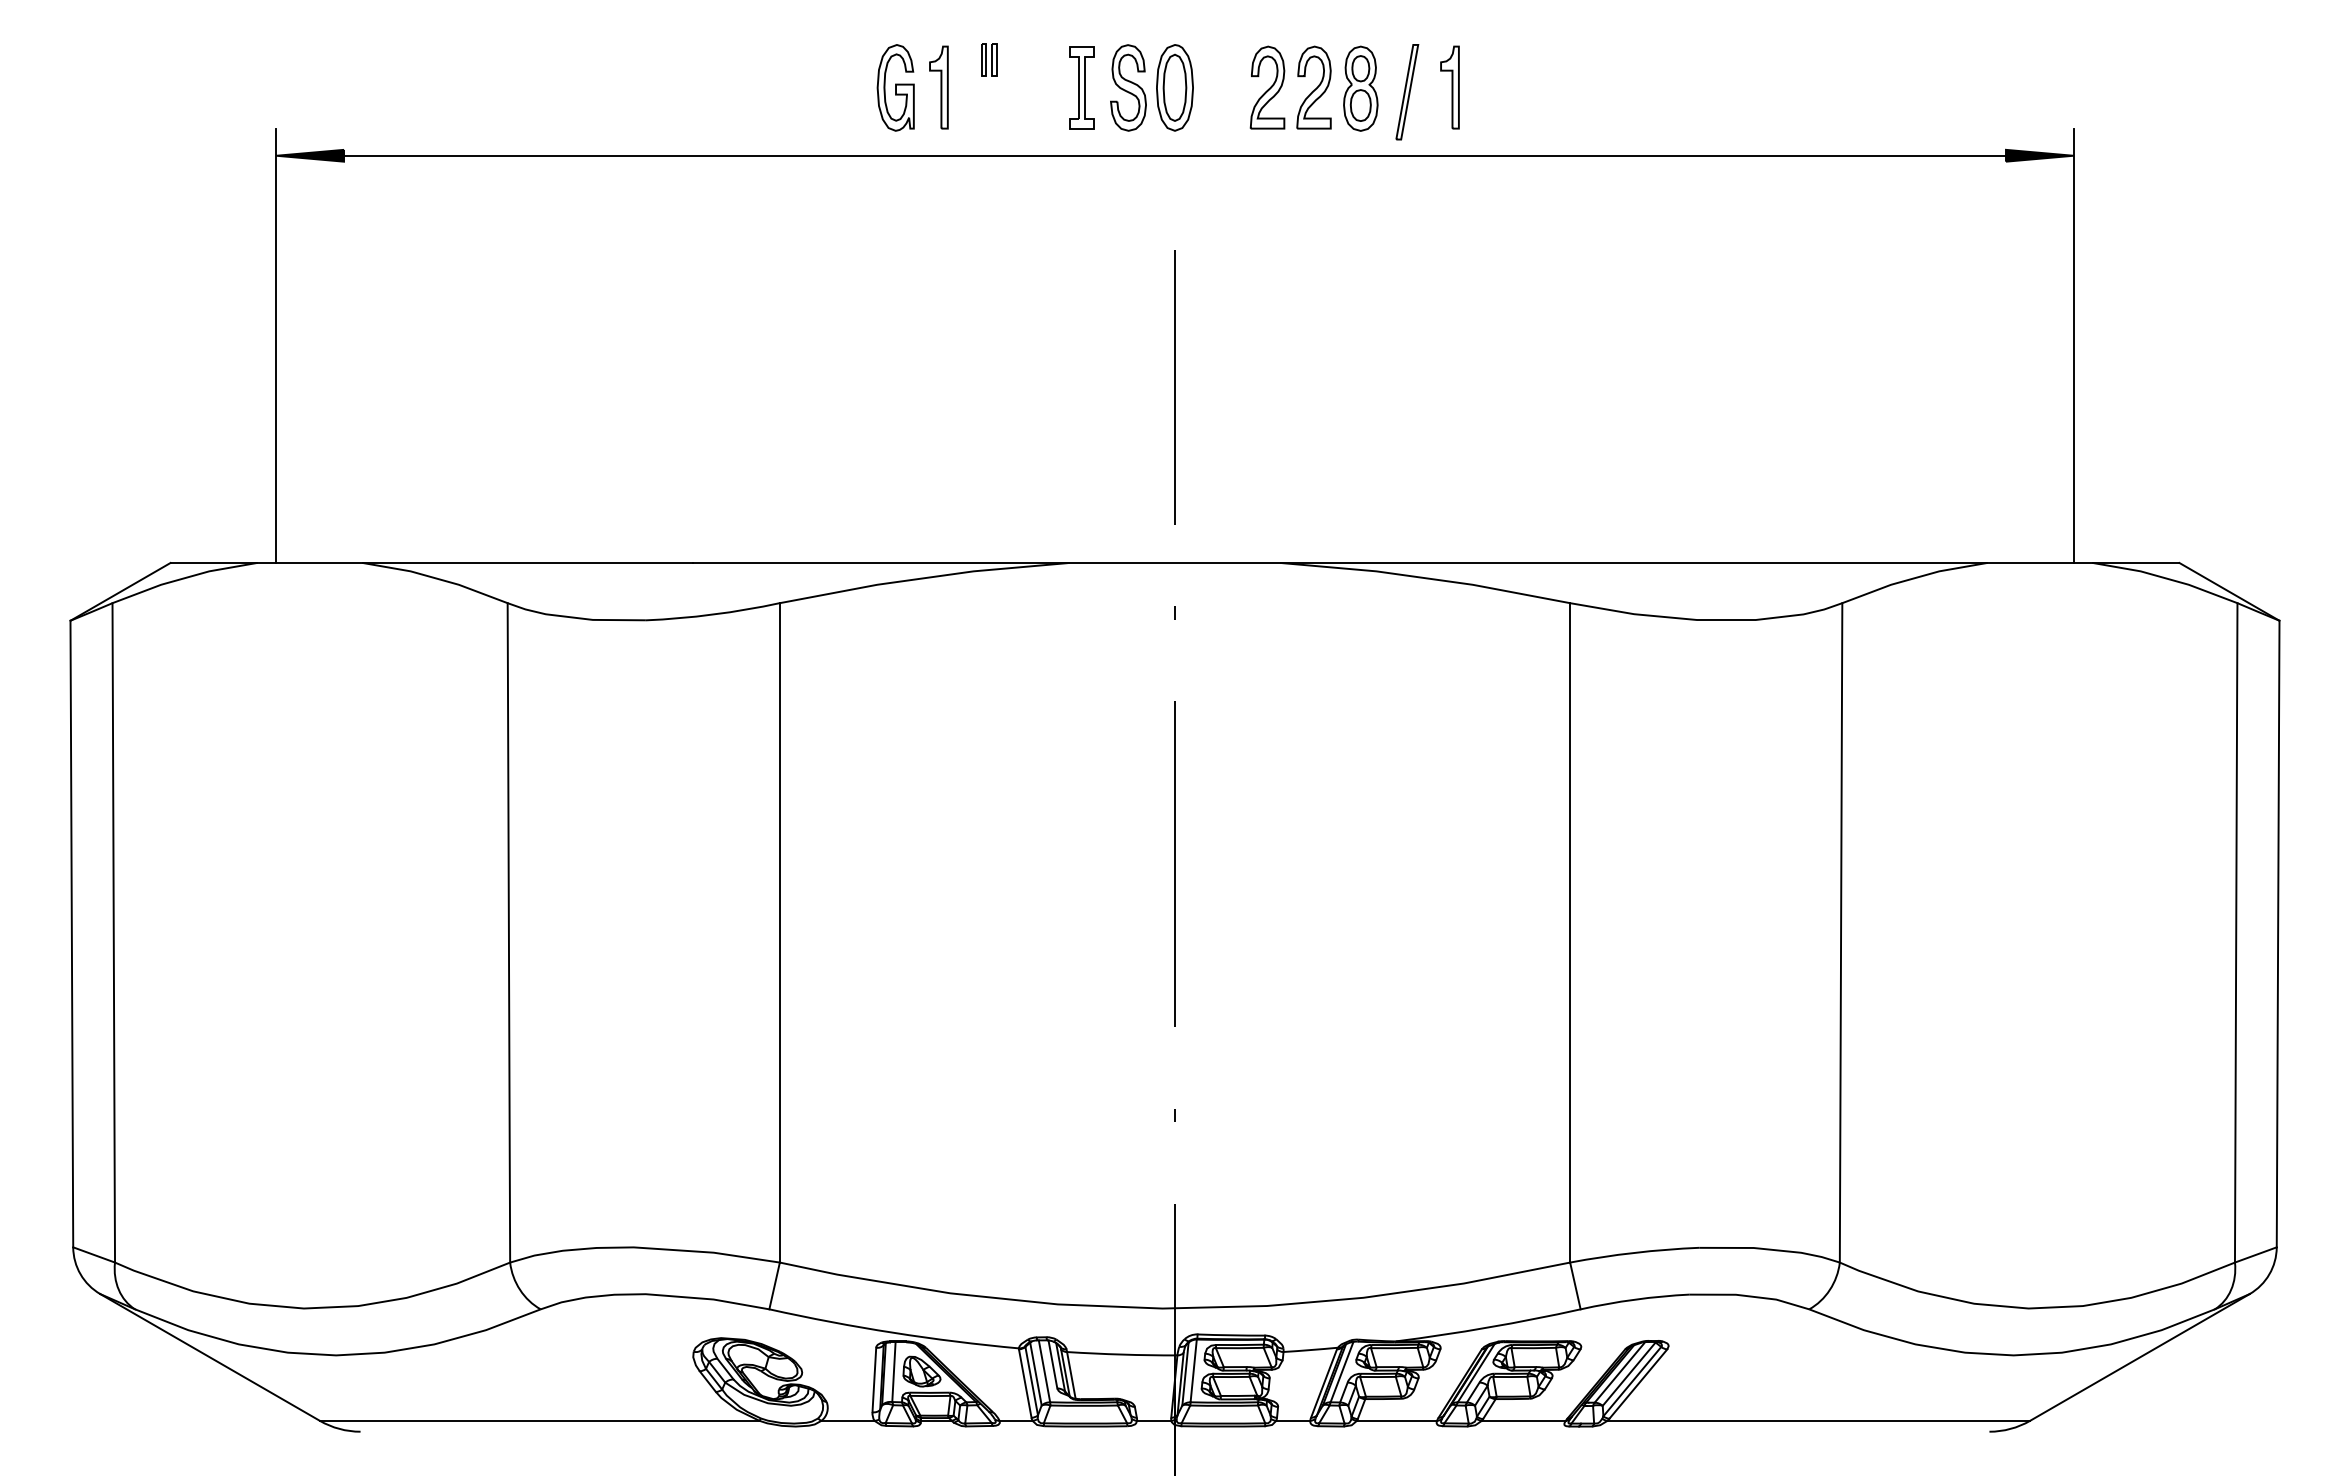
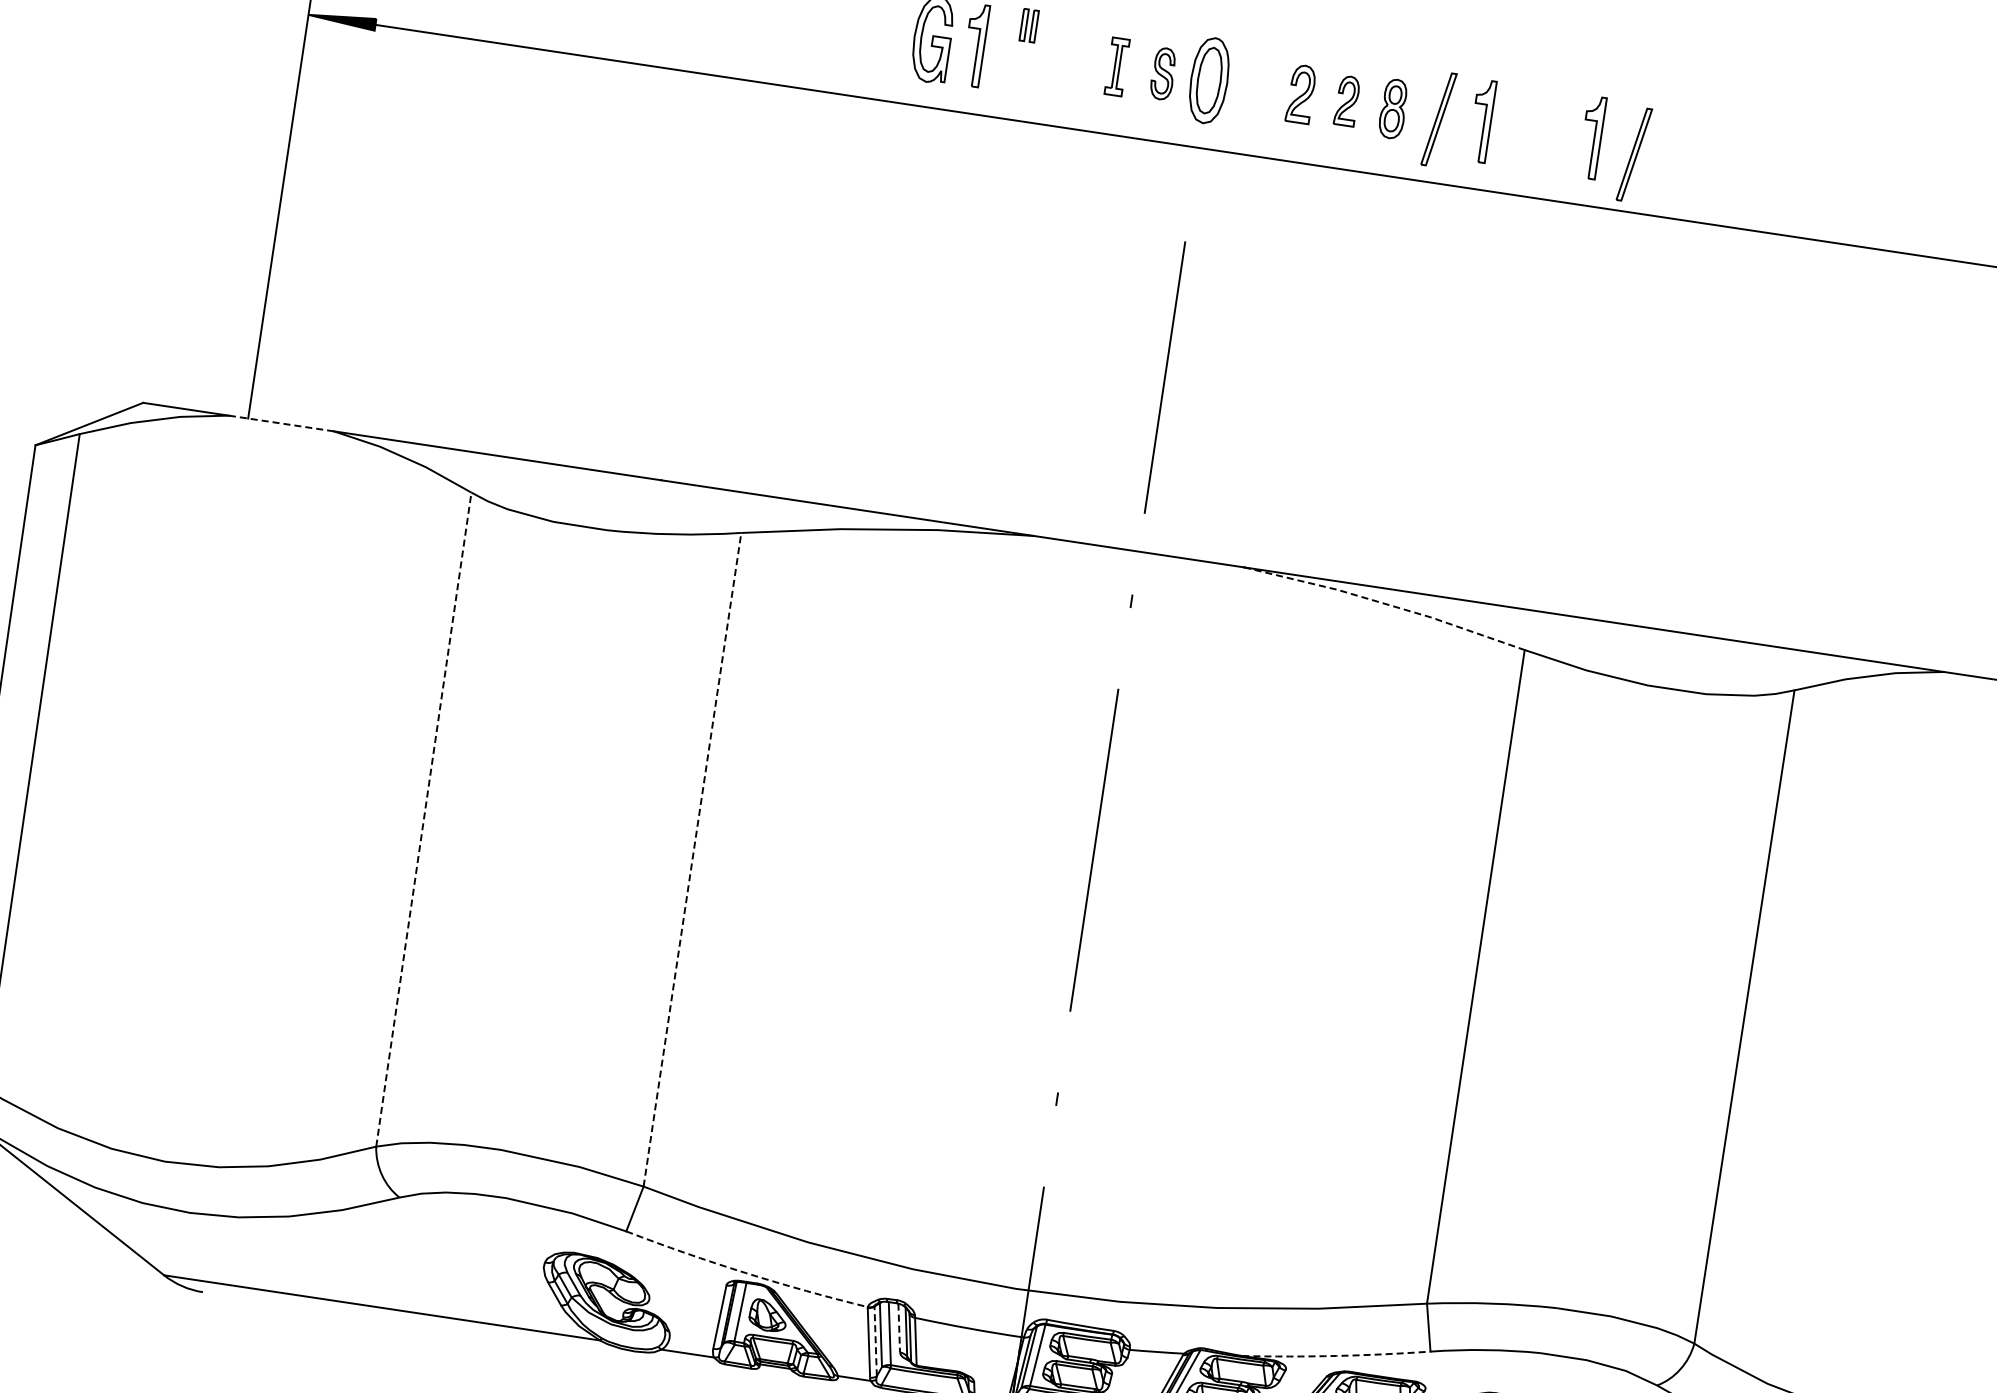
part: (1081, 87) -> (1116, 66), size x0.7
part: (1128, 87) -> (1163, 73), size x0.6
part: (1267, 87) -> (1301, 94), size x0.7
part: (1313, 87) -> (1346, 100), size x0.6
part: (1560, 87) -> (1591, 137), added
part: (1360, 88) -> (1393, 108), size x0.7
part: (1605, 98) -> (1634, 154), added
line: (309, 562) -> (281, 422), solid -> dashed
line: (1426, 578) -> (1385, 604), solid -> dashed
line: (508, 932) -> (423, 819), solid -> dashed
line: (779, 932) -> (692, 859), solid -> dashed
arc: (1488, 1327) -> (1336, 1355), solid -> dashed
arc: (893, 1332) -> (745, 1272), solid -> dashed
line: (1053, 1364) -> (899, 1328), solid -> dashed
line: (1031, 1381) -> (875, 1341), solid -> dashed

